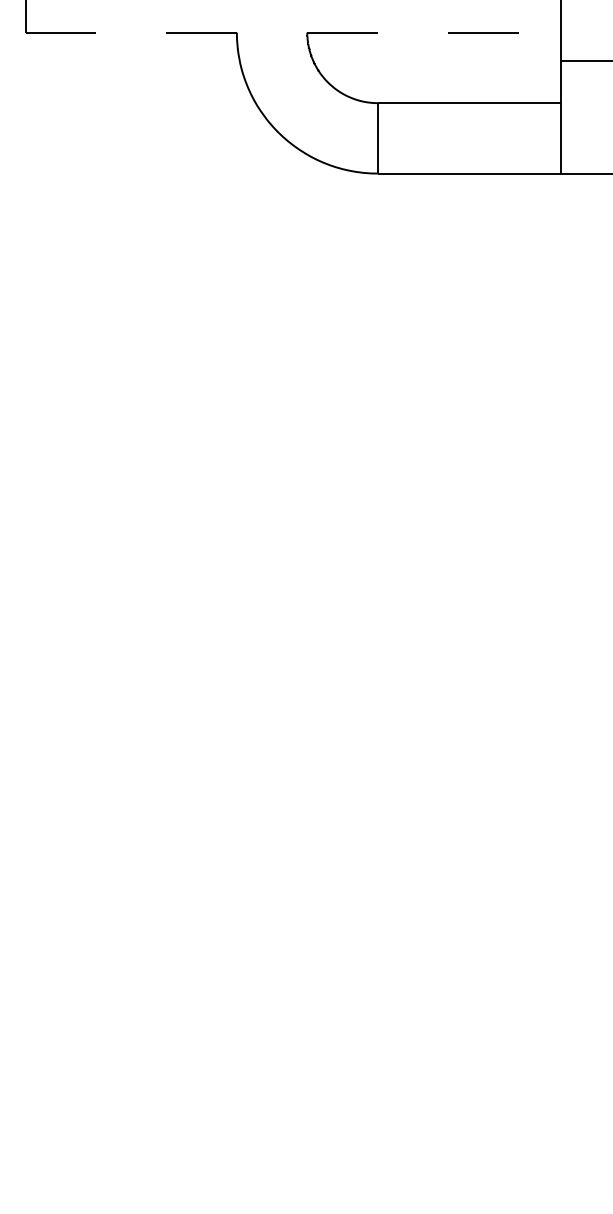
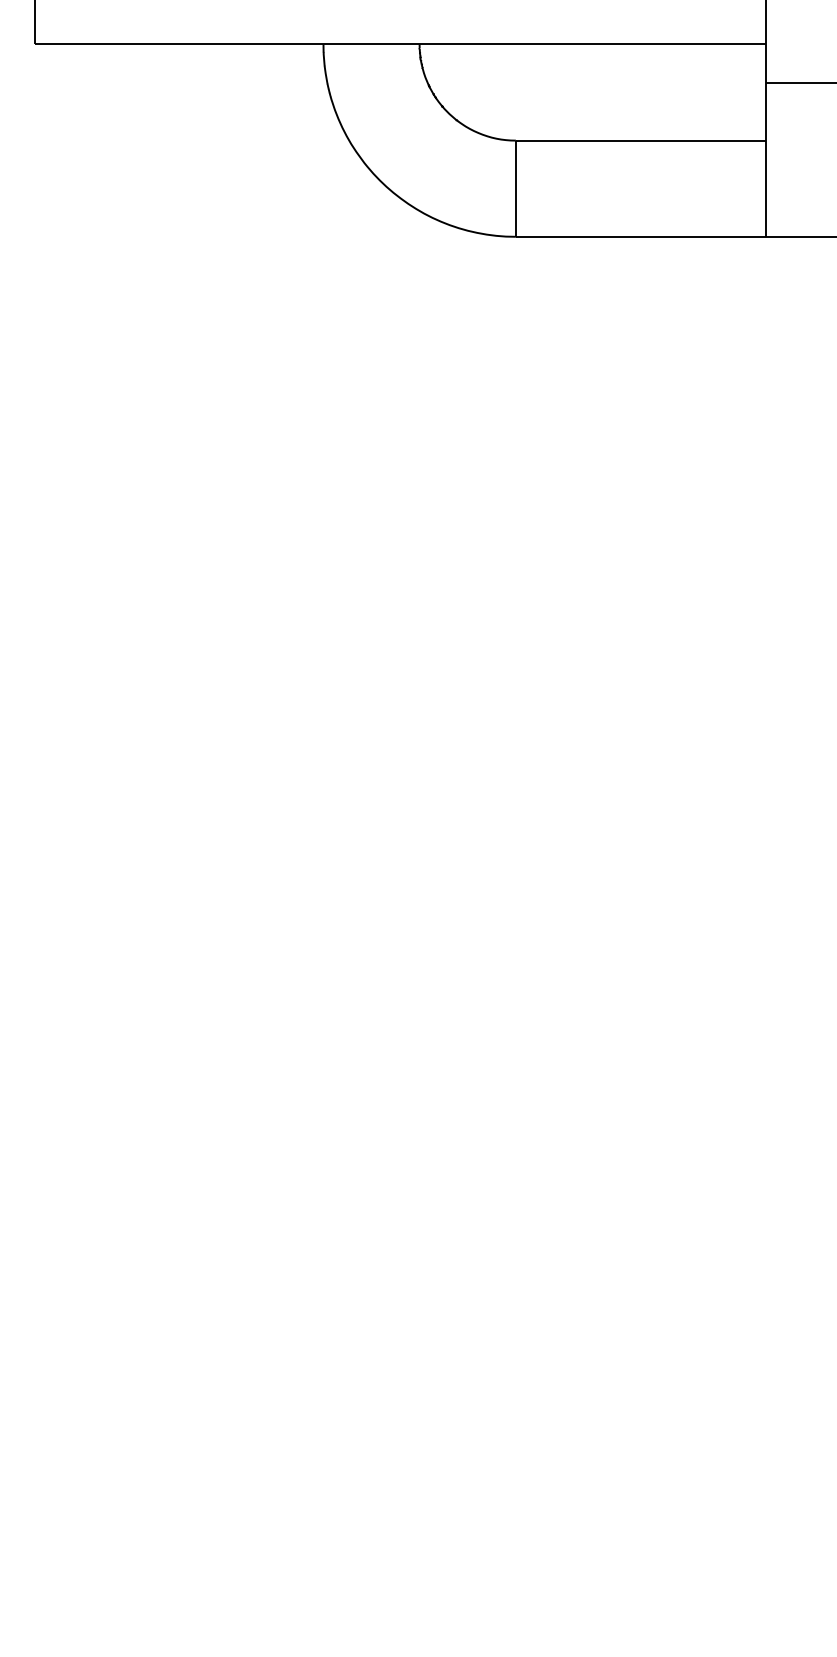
line: (293, 32) -> (400, 44), dashed -> solid

